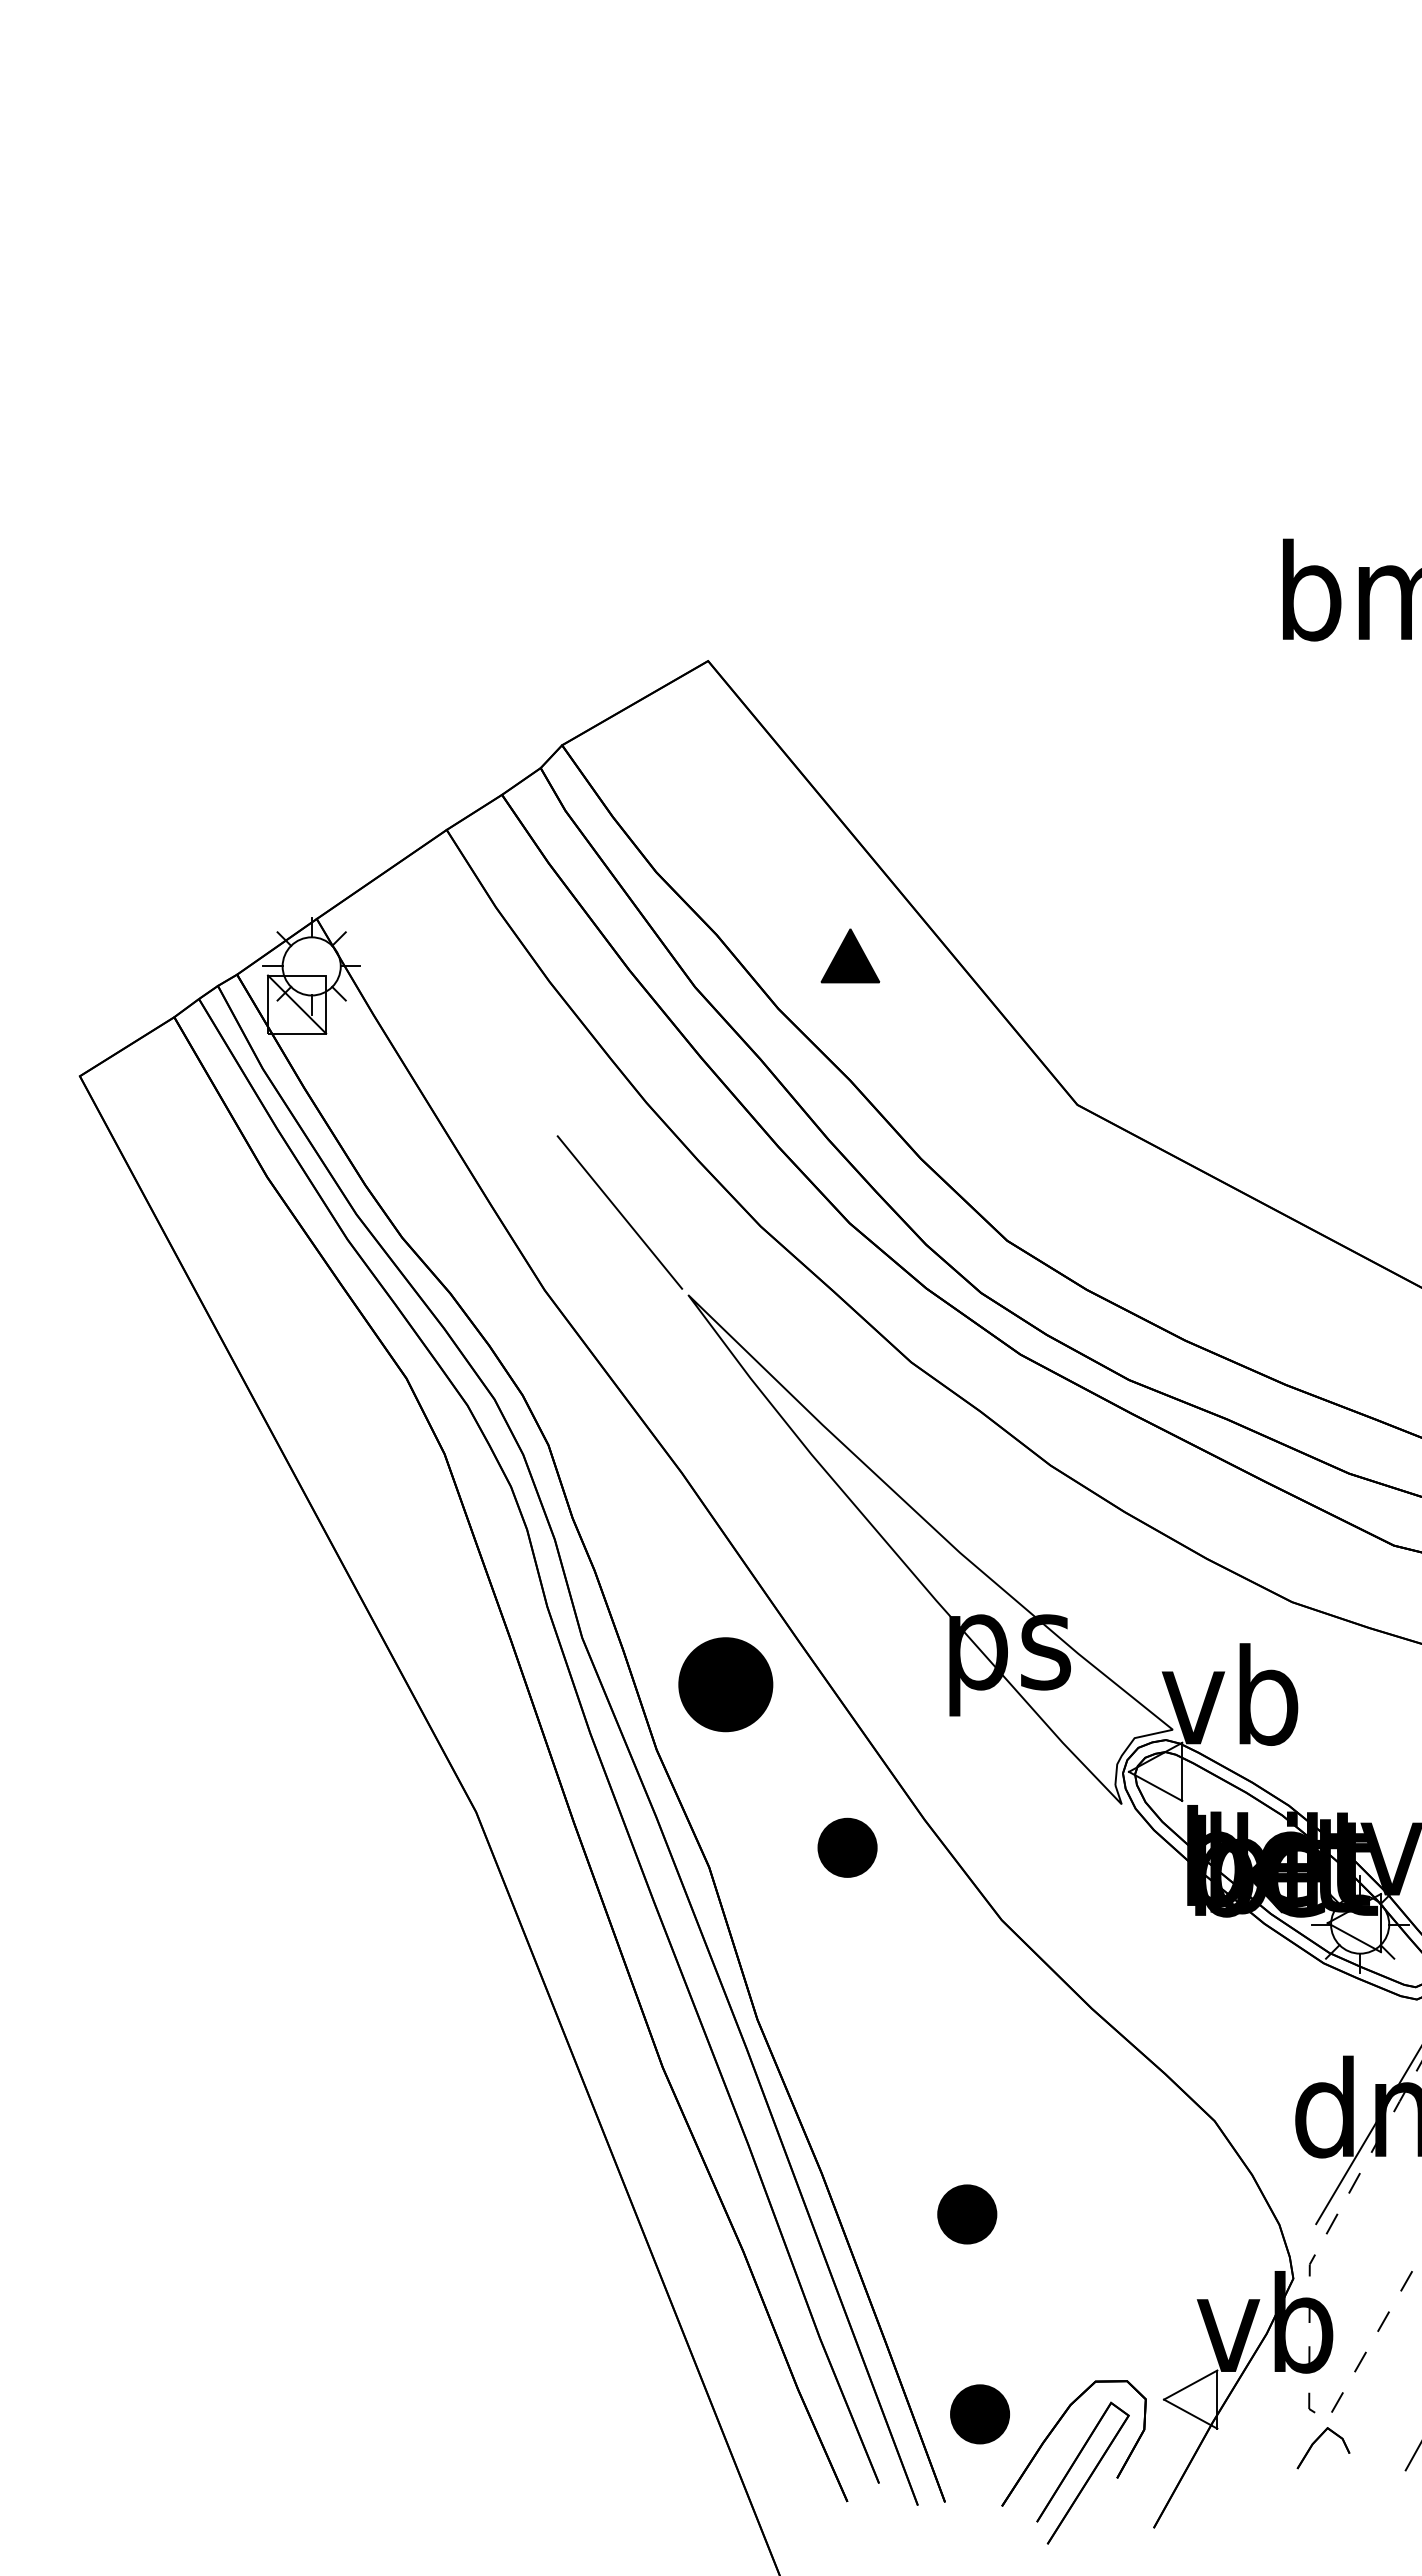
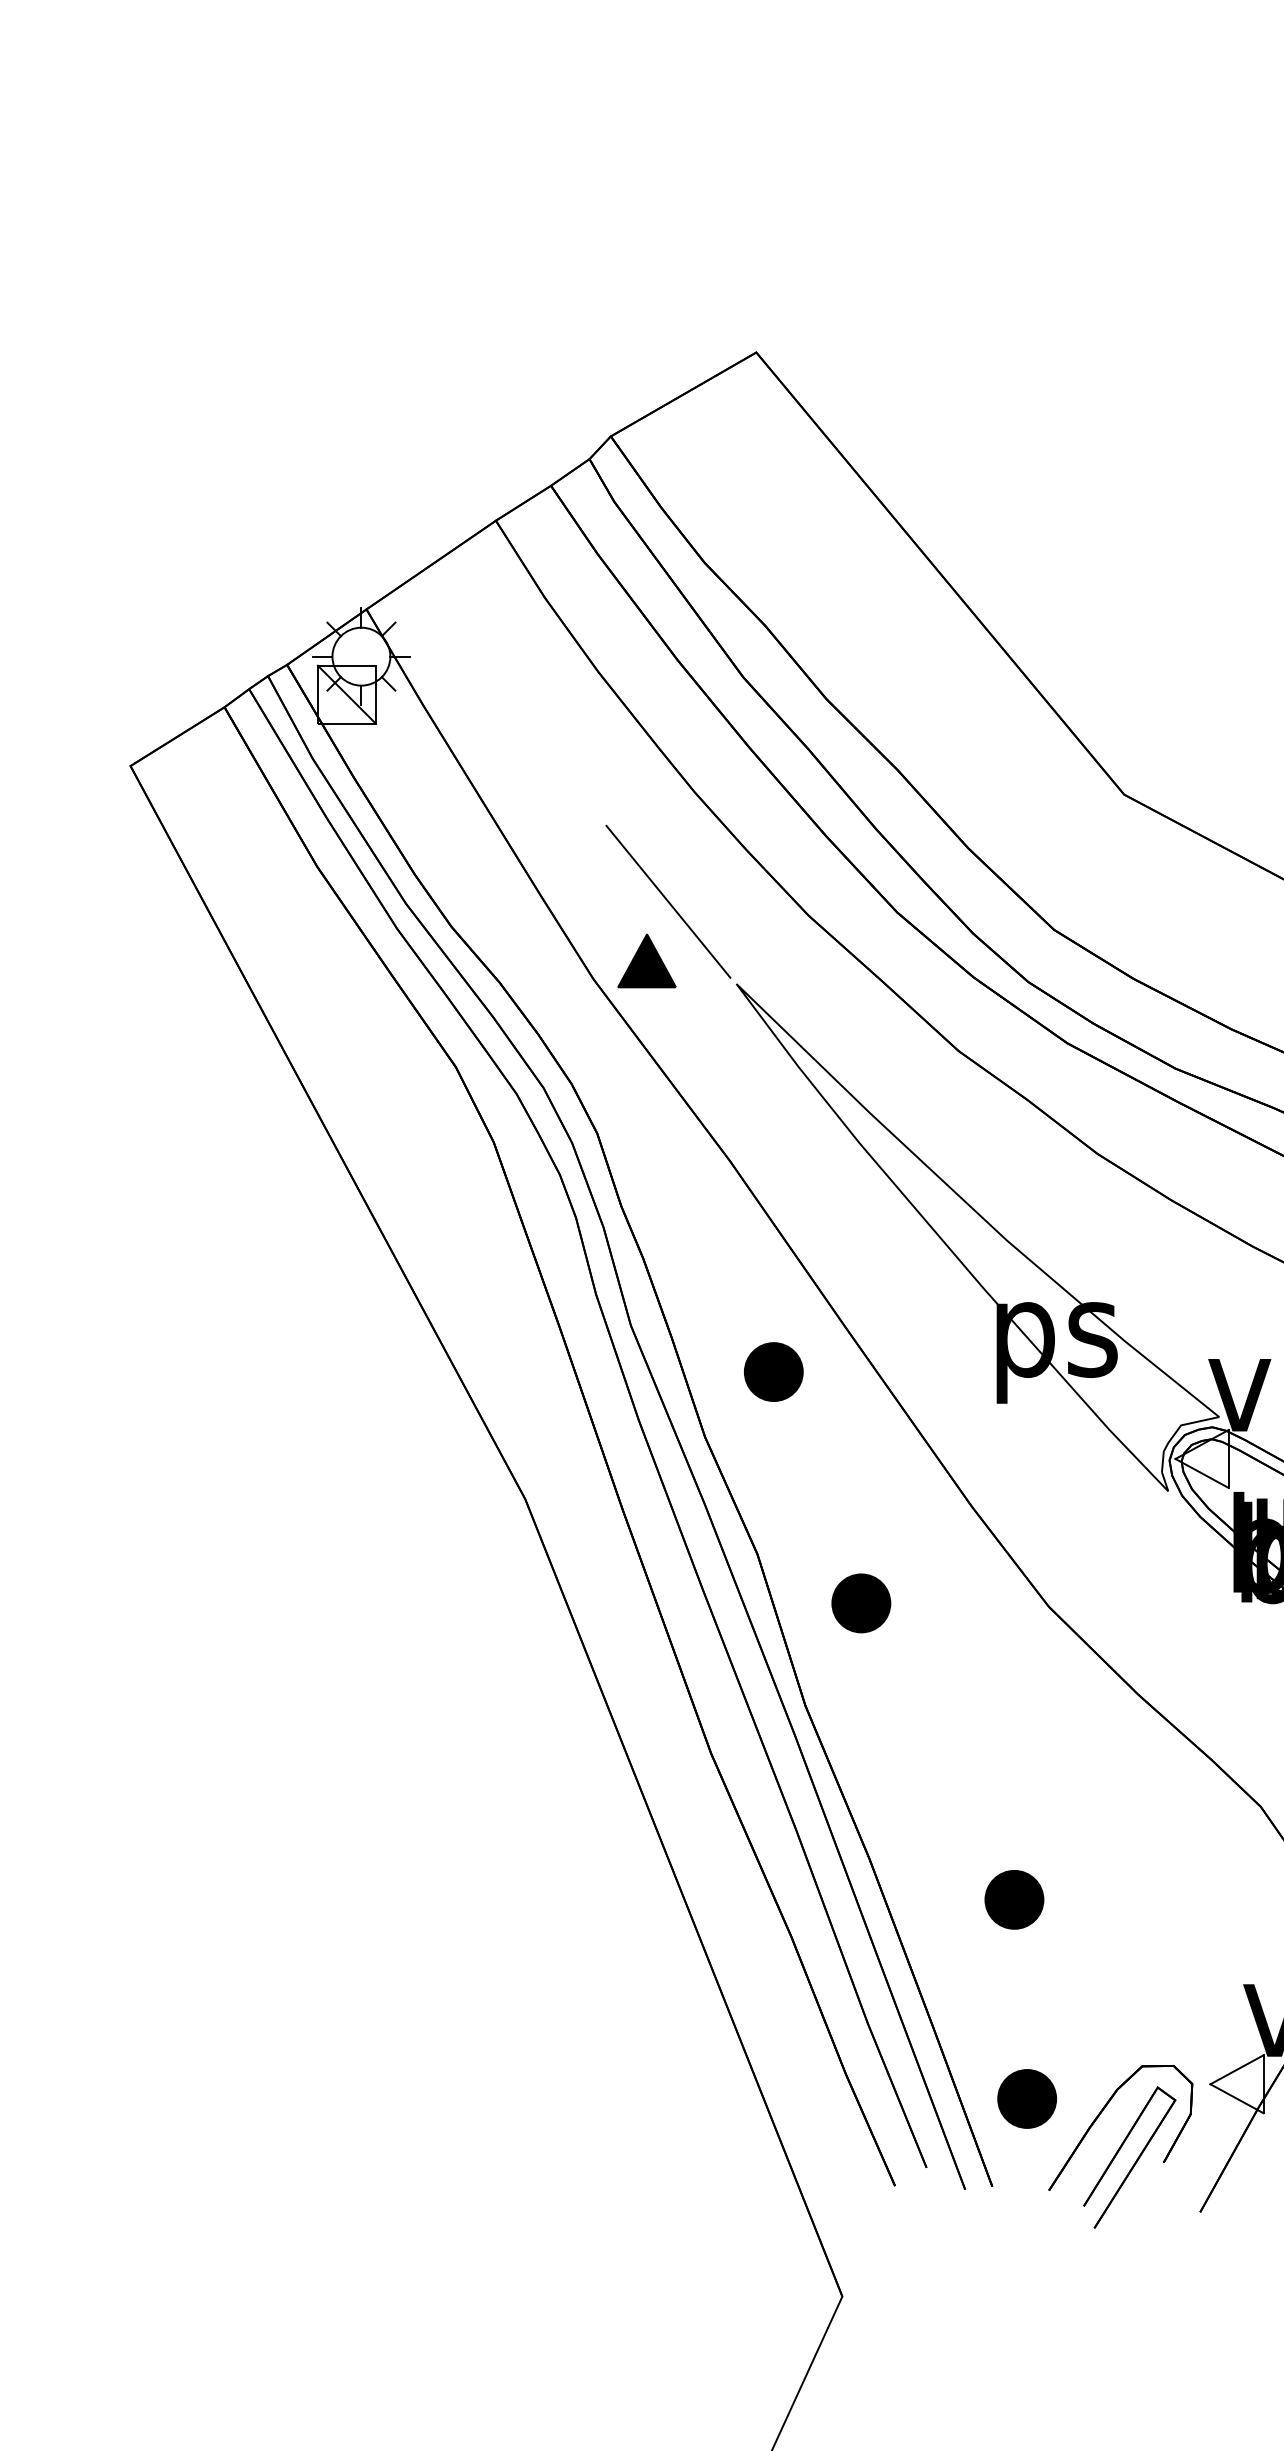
part: (850, 955) -> (647, 960), moved
part: (725, 1684) -> (773, 1371), size x0.62
part: (847, 1847) -> (861, 1603), moved

